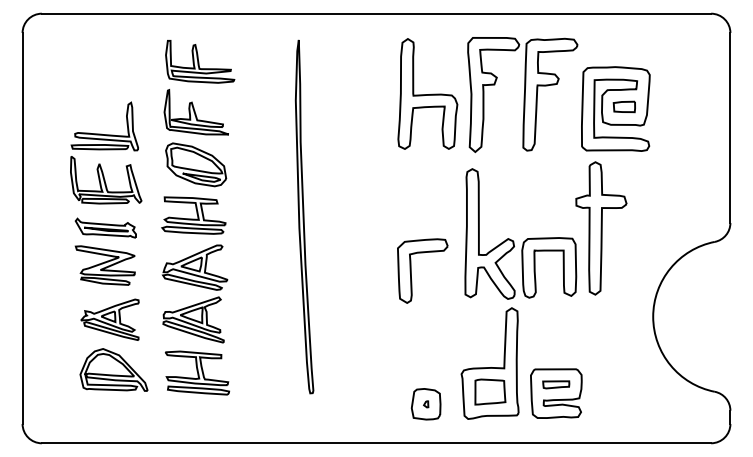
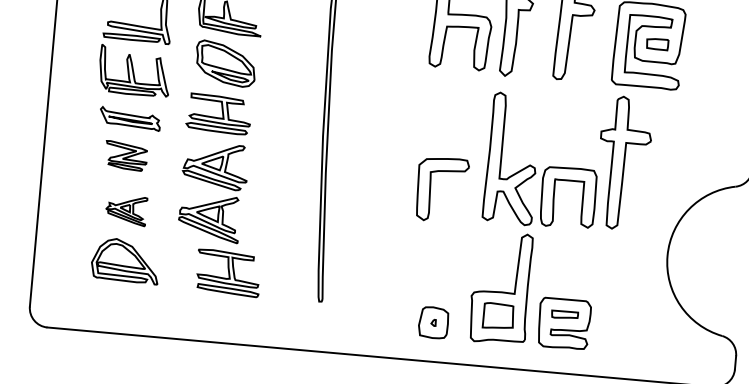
part: (104, 265) -> (125, 155), size x0.7
part: (109, 319) -> (125, 210), size x0.7
part: (197, 372) -> (228, 272), moved

